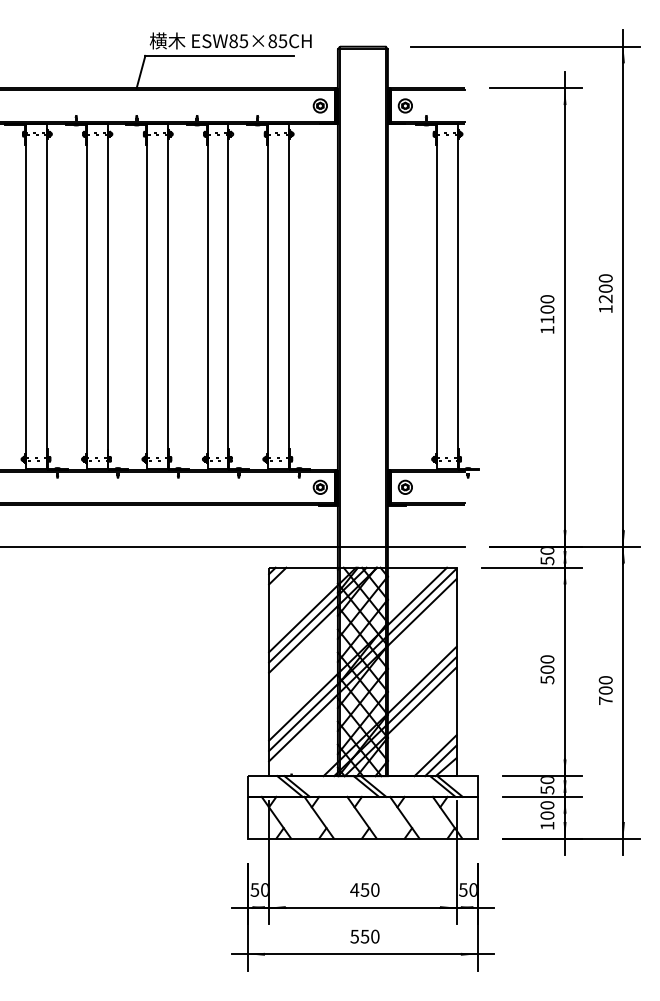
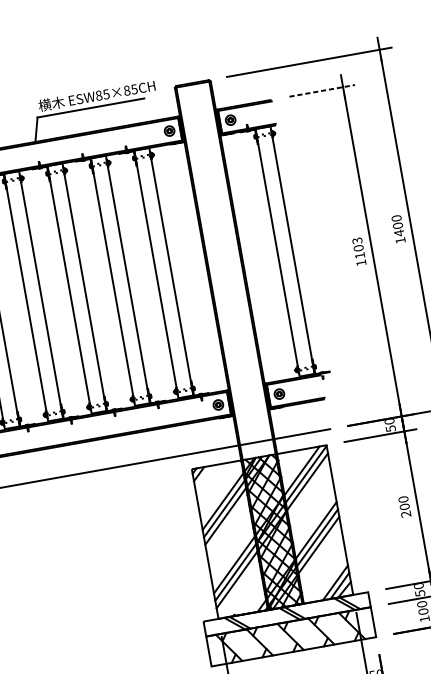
line: (536, 88) -> (322, 90), solid -> dashed
text: (605, 298) -> (398, 232), 1200 -> 1400
text: (547, 299) -> (357, 241), 1100 -> 1103
text: (547, 679) -> (406, 513), 500 -> 200

